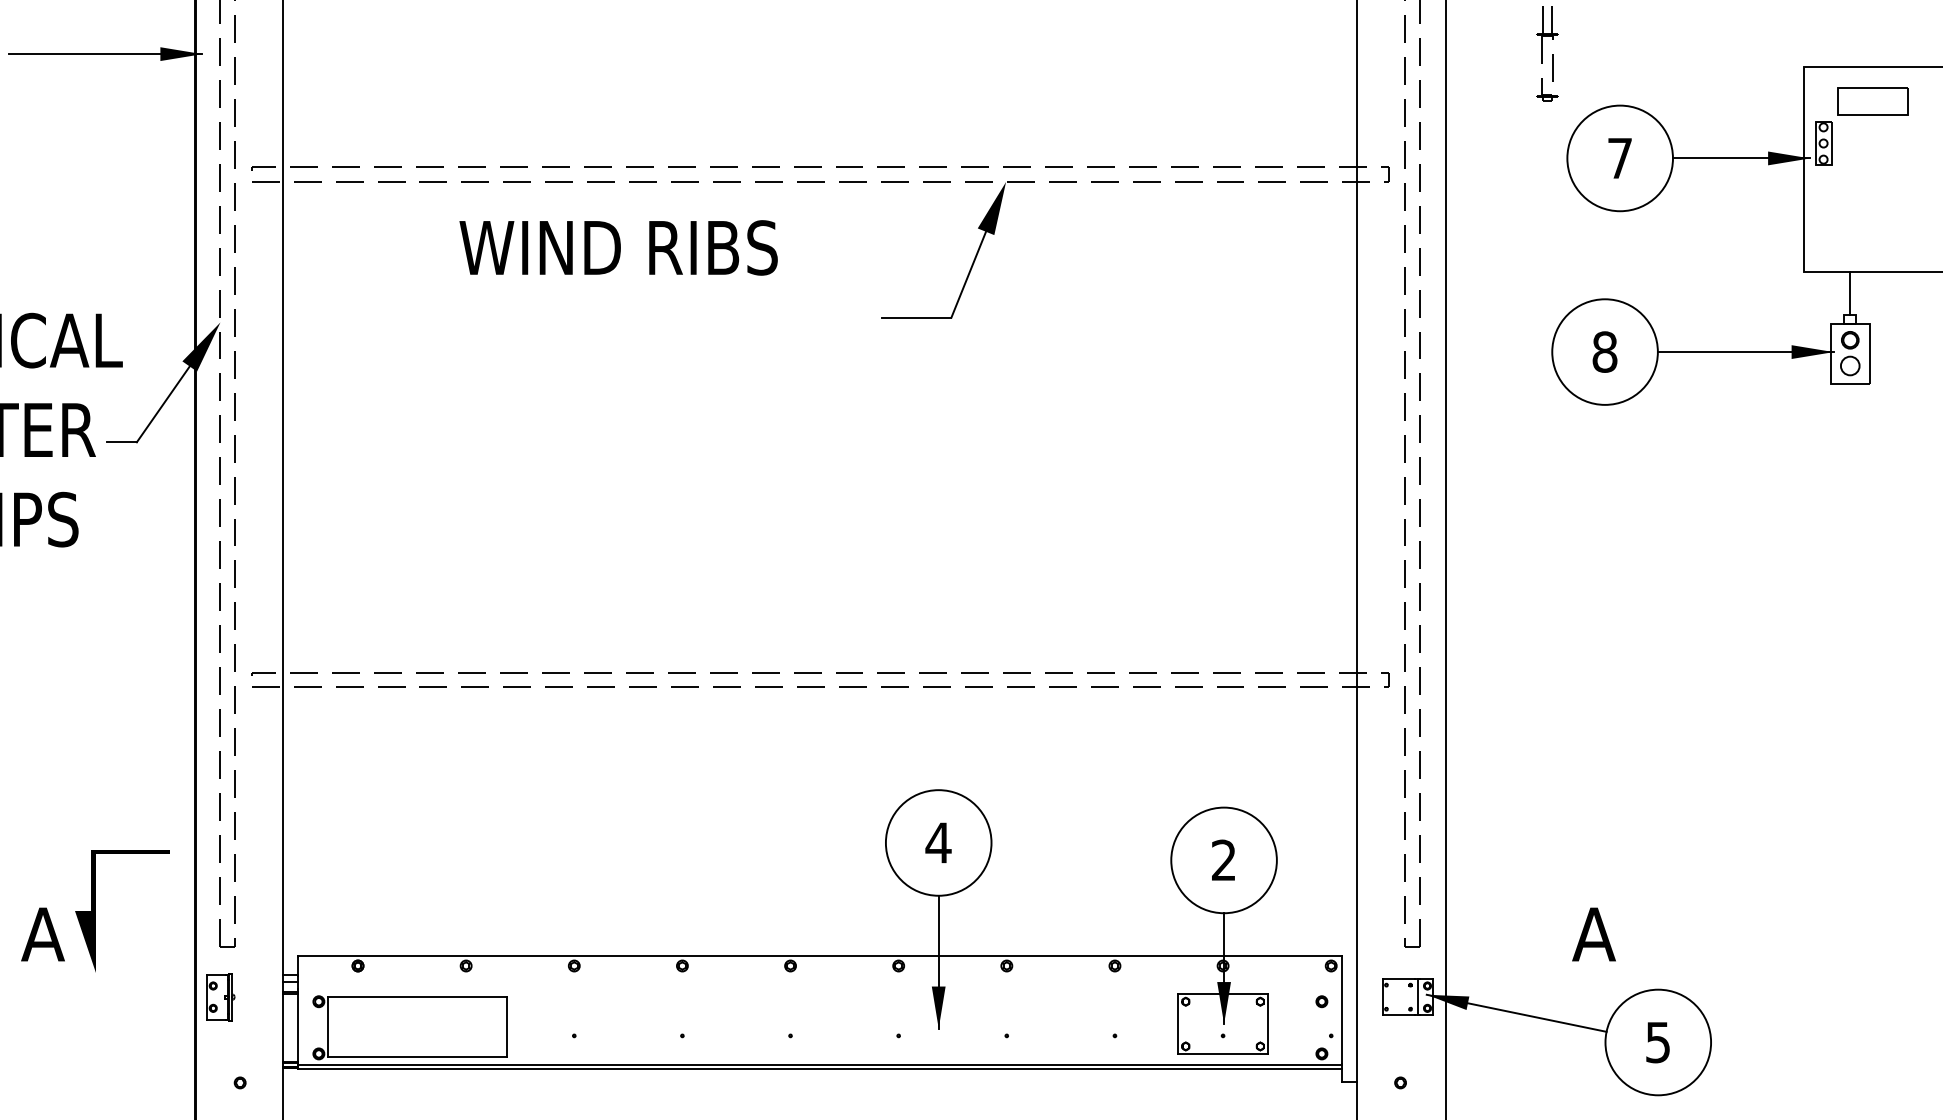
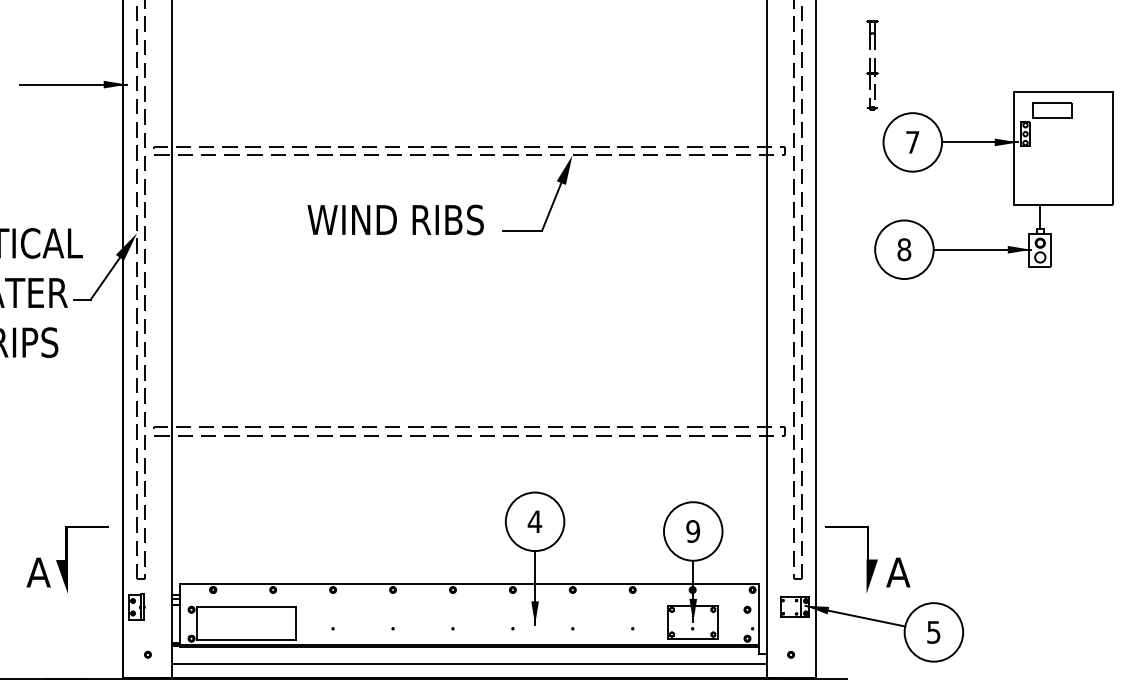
text: (618, 246) -> (395, 219), moved
text: (1222, 860) -> (692, 531), 2 -> 9
part: (1536, 910) -> (866, 559), added
line: (820, 1098) -> (469, 663), added

